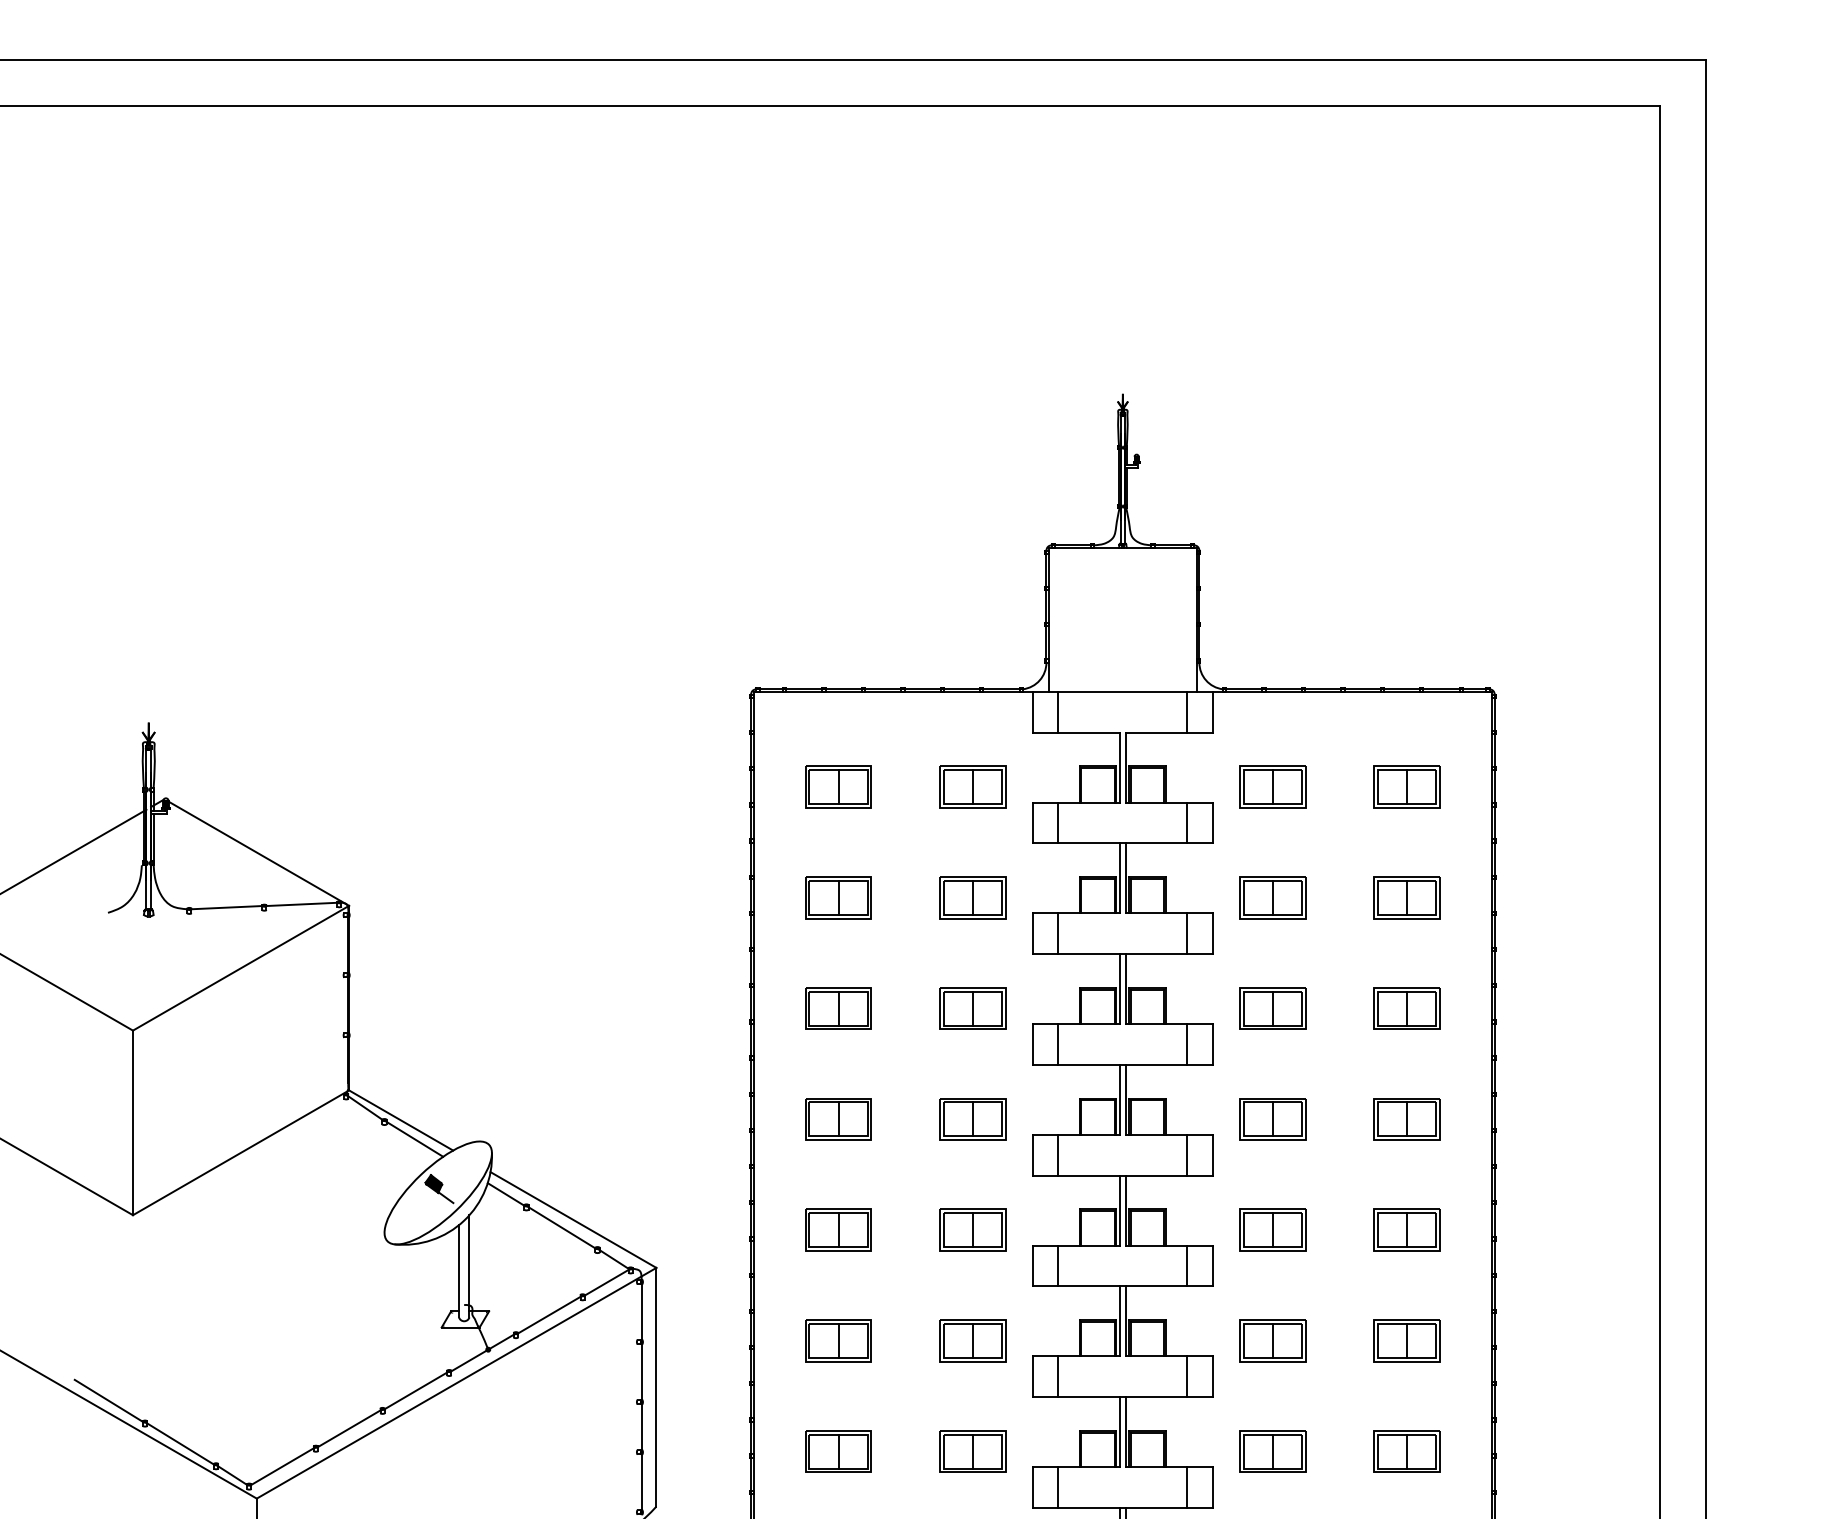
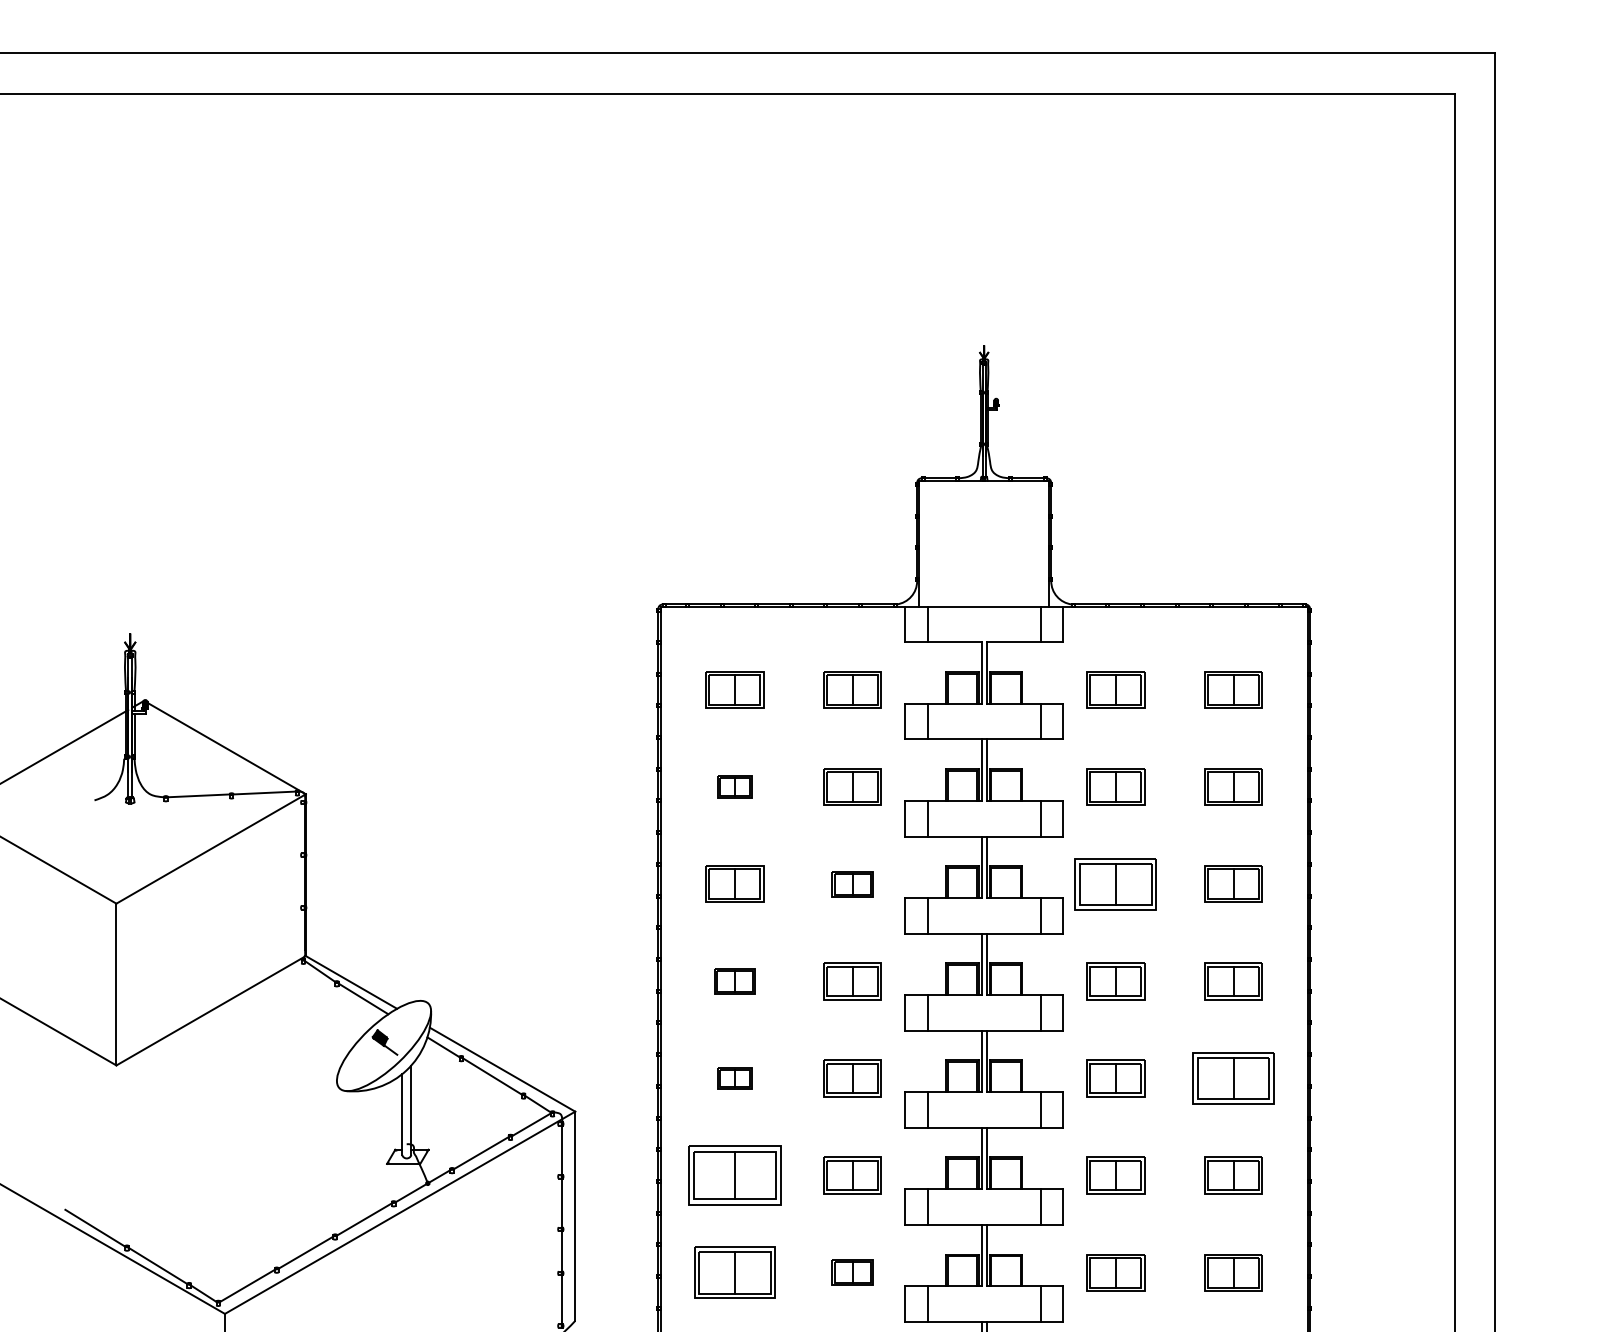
part: (838, 897) -> (734, 786), size x0.6
part: (972, 1008) -> (852, 884), size x0.7
part: (1272, 1008) -> (1115, 884), size x1.4
part: (838, 1119) -> (734, 981), size x0.7
part: (838, 1229) -> (734, 1078), size x0.6
part: (1406, 1229) -> (1232, 1078), size x1.4
part: (838, 1340) -> (734, 1175), size x1.6
part: (838, 1451) -> (734, 1272), size x1.4
part: (972, 1451) -> (852, 1272), size x0.7

